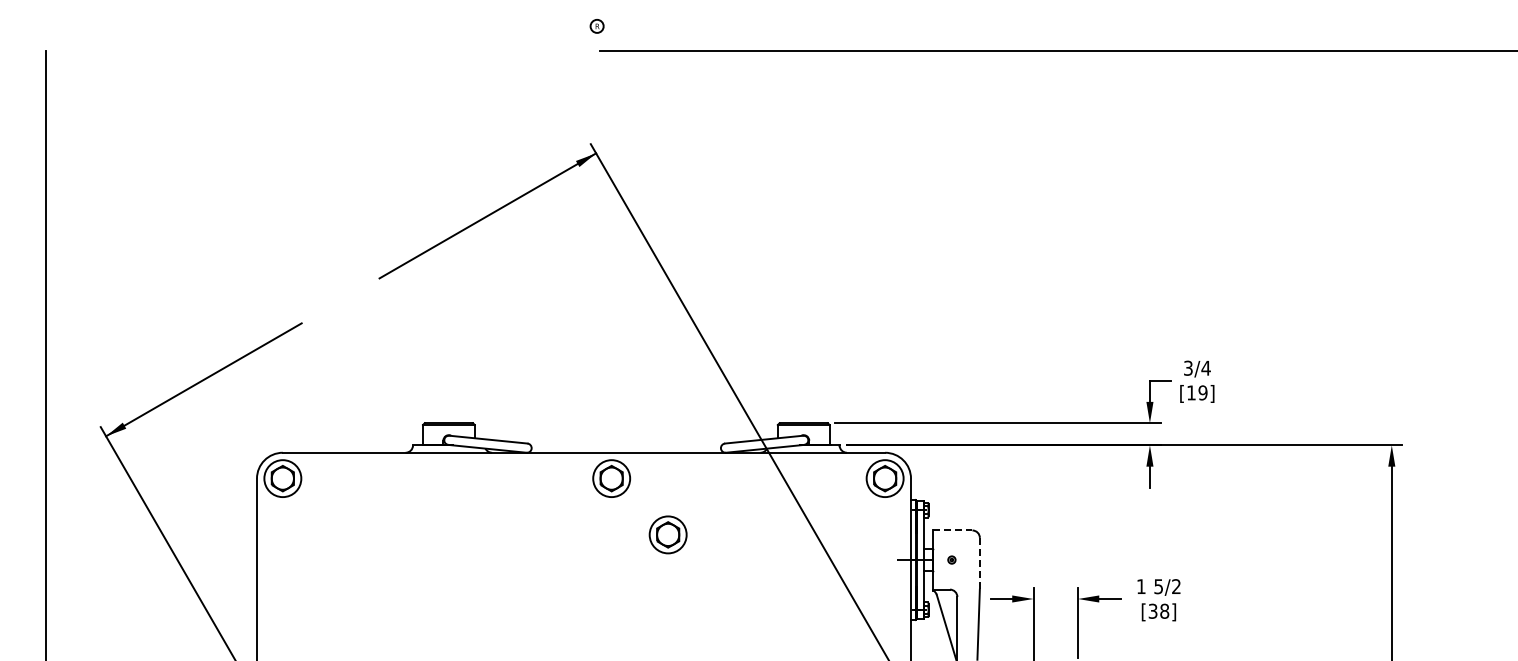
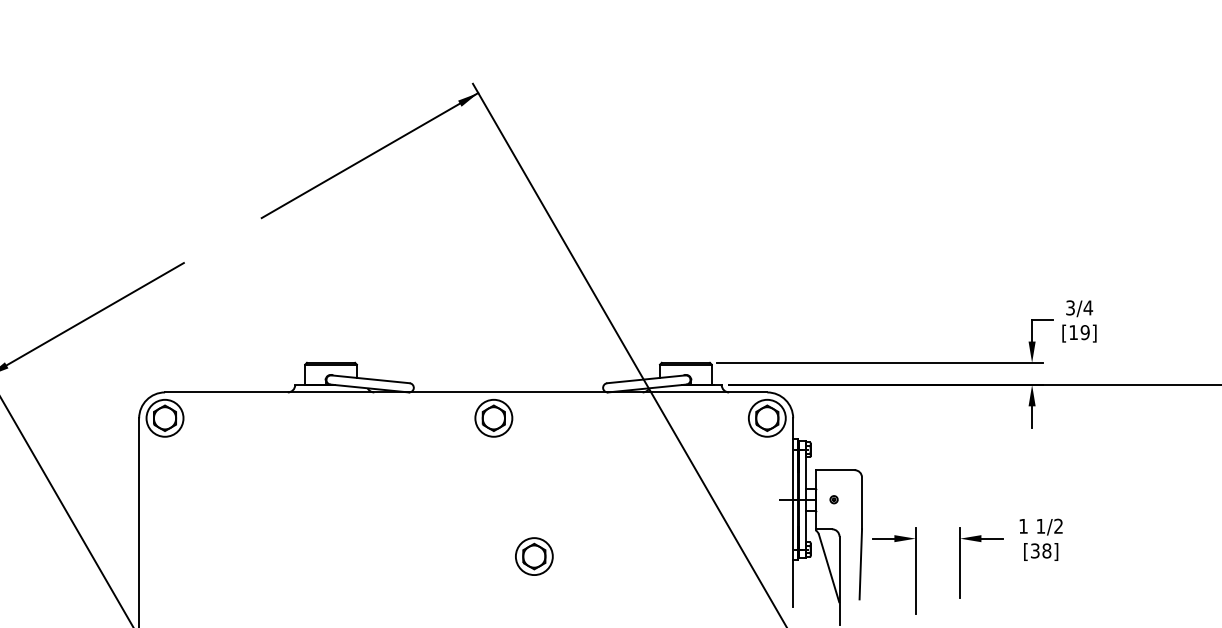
line: (952, 530) -> (834, 470), dashed -> solid
part: (667, 534) -> (533, 556), moved
line: (979, 563) -> (861, 503), dashed -> solid
text: (1158, 586) -> (1040, 526), 5/2 -> 1/2

